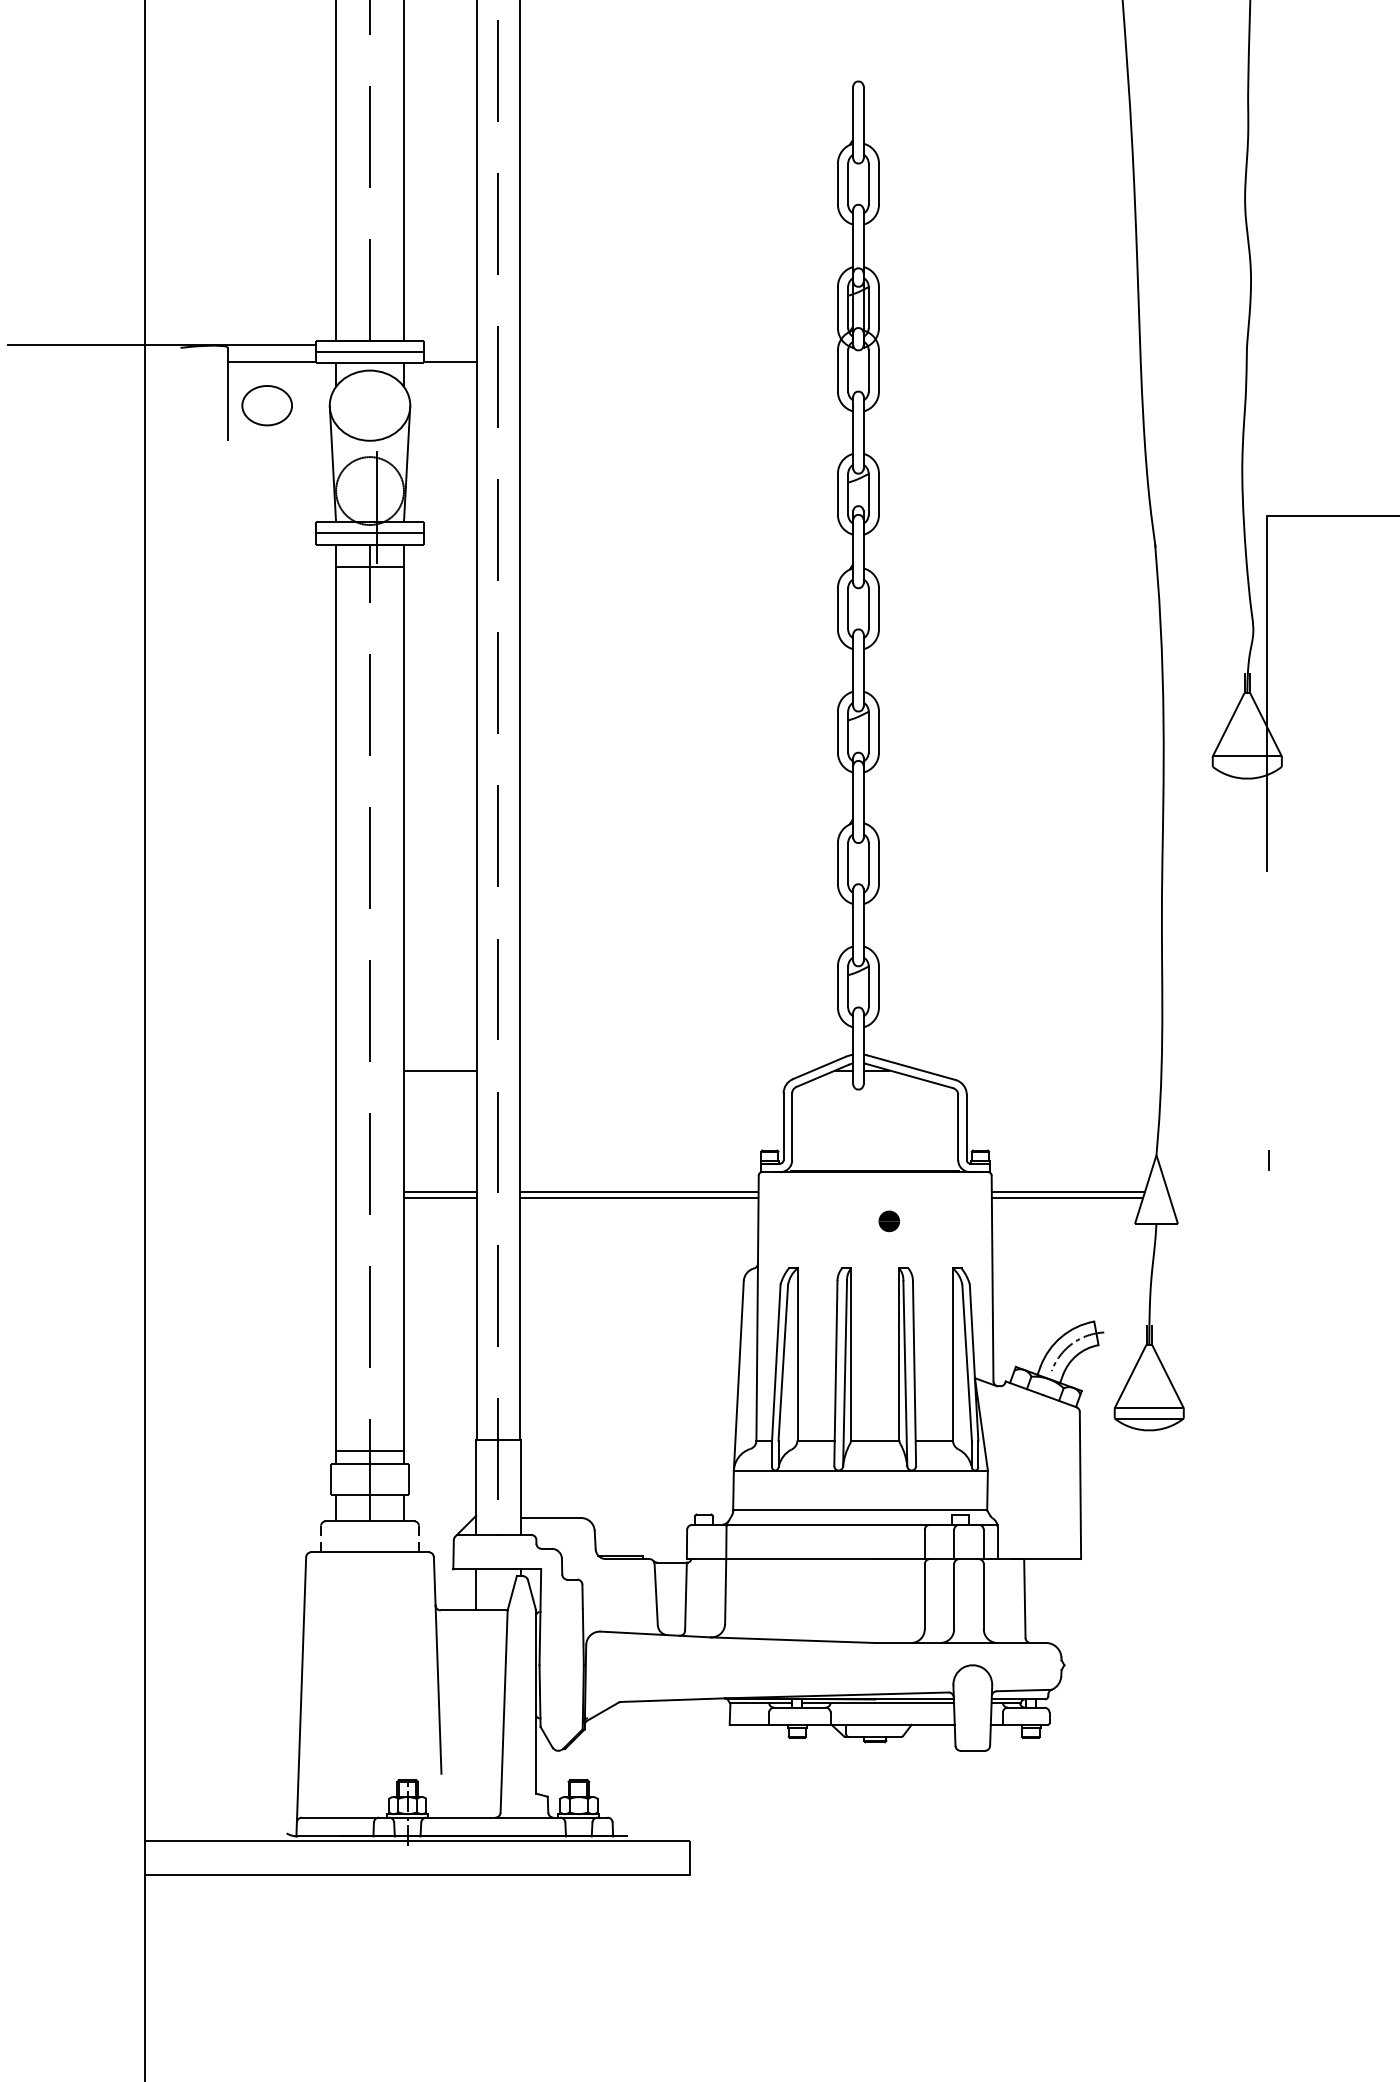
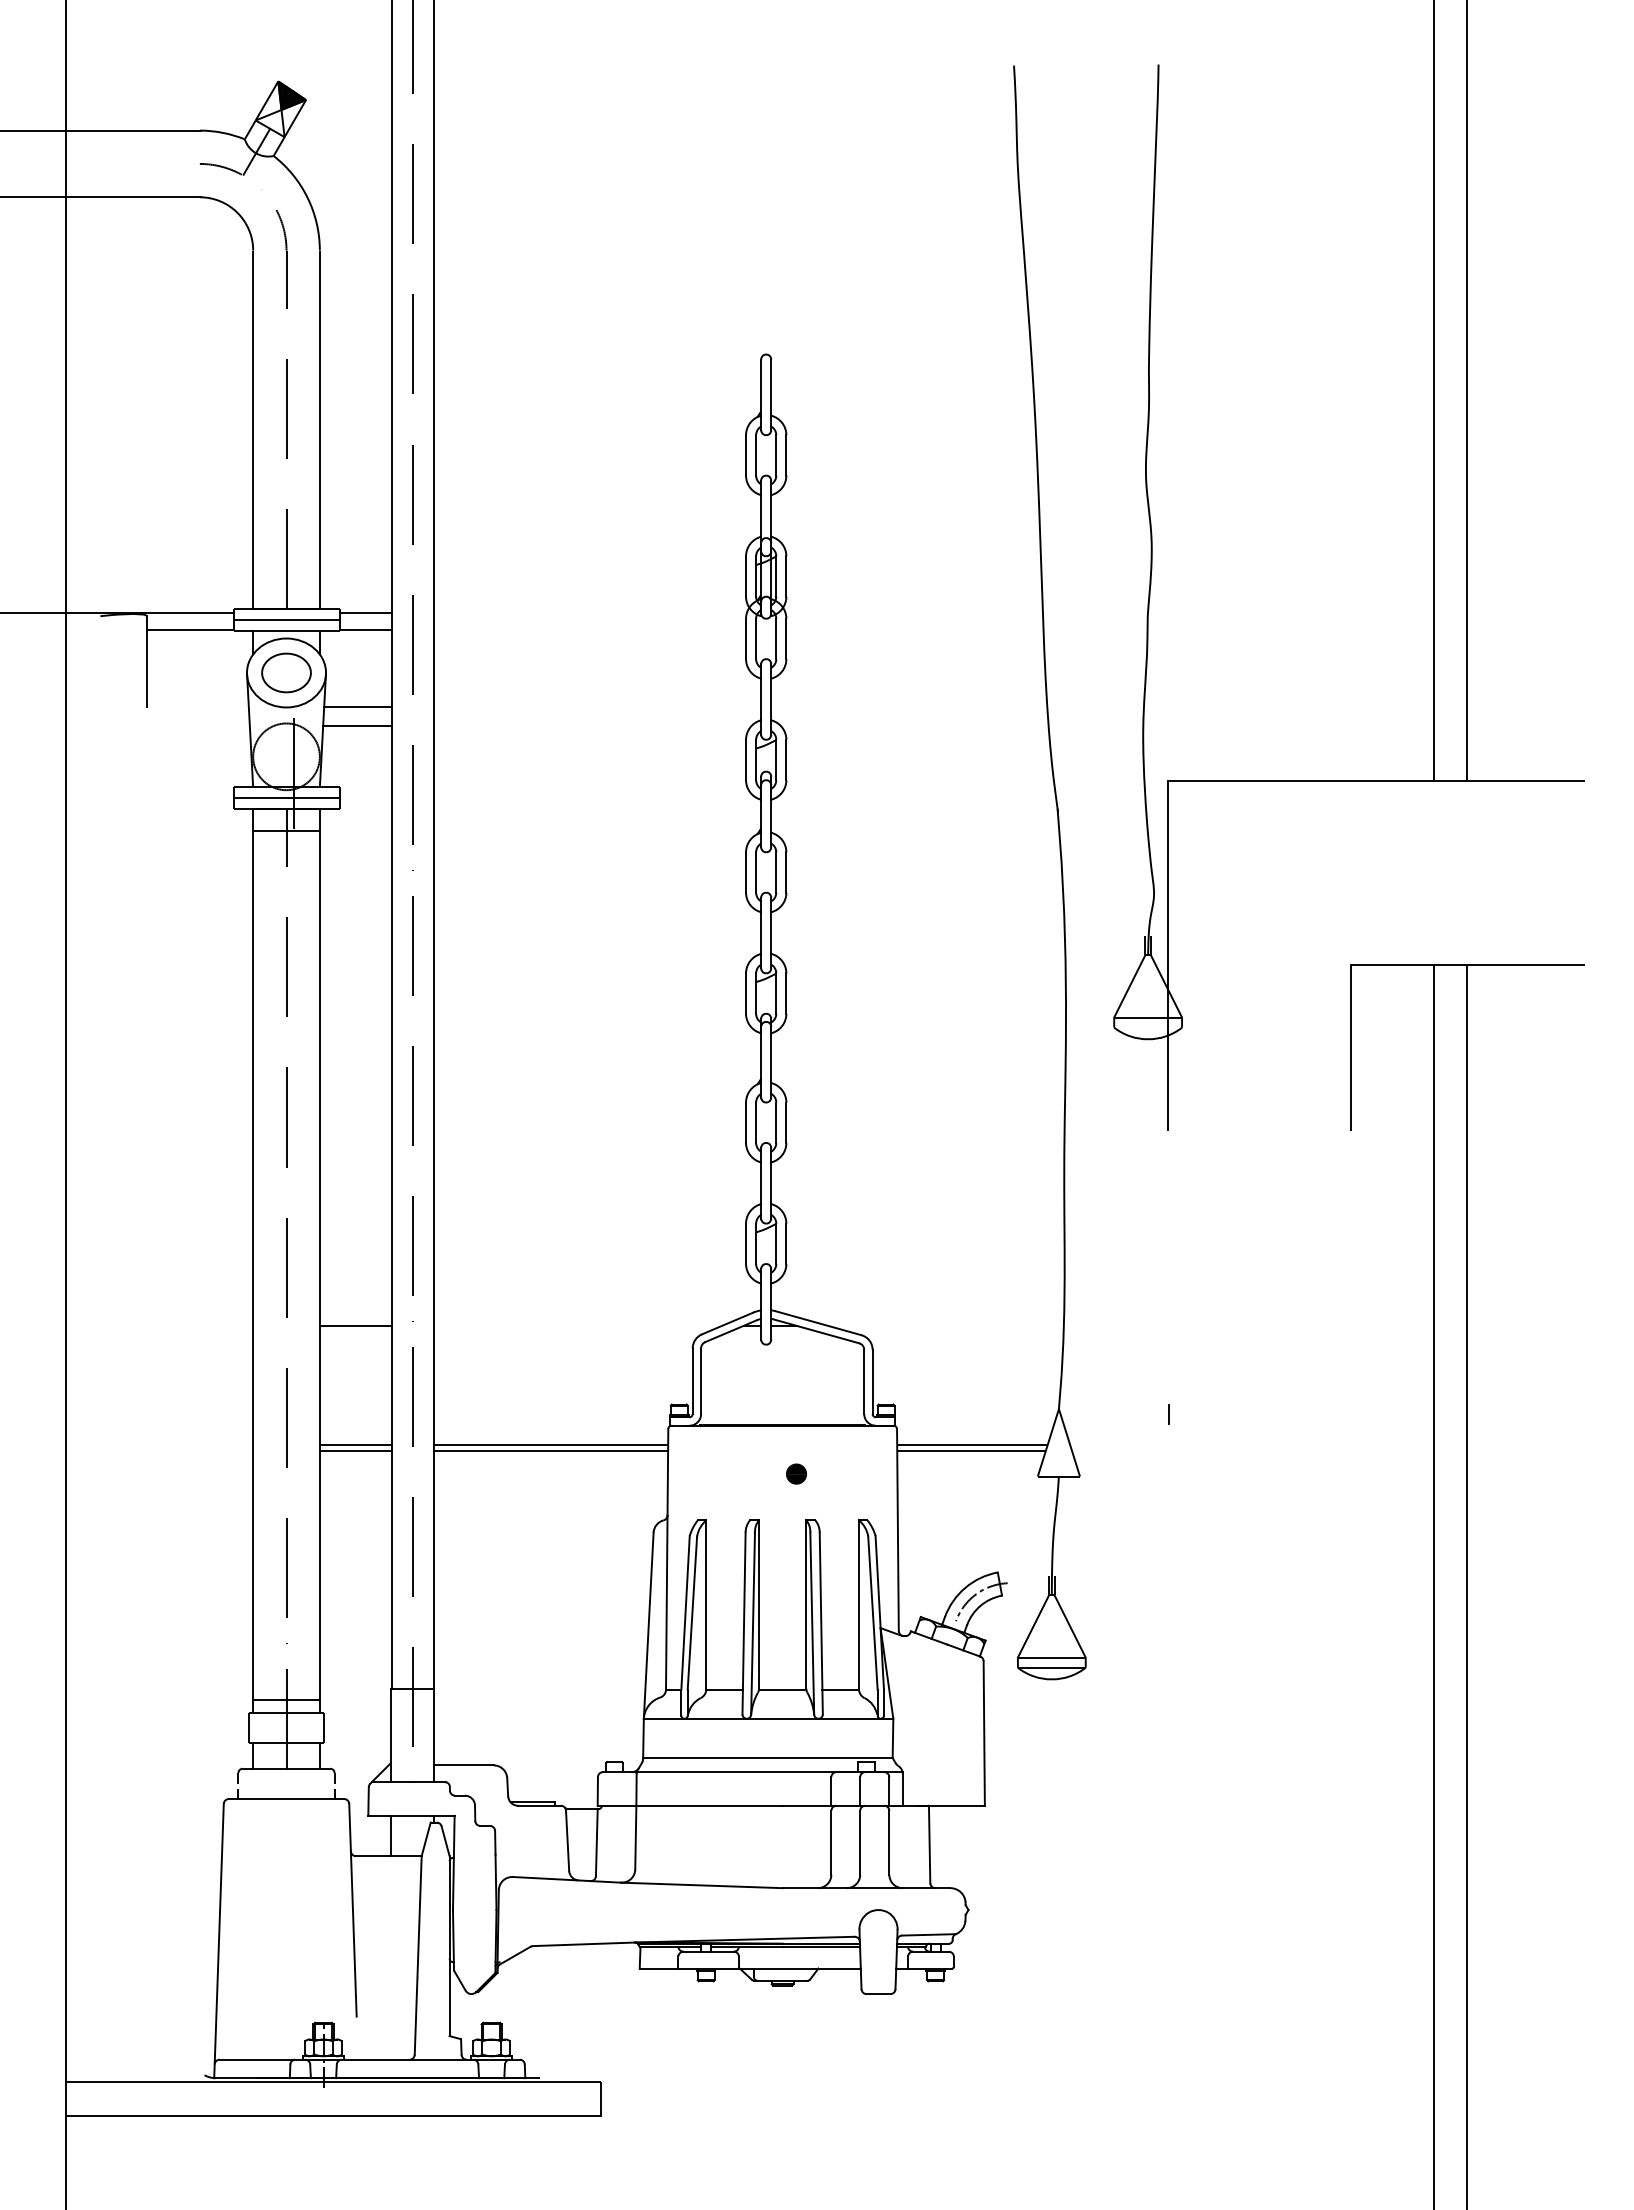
line: (450, 345) -> (365, 613), added
part: (267, 405) -> (286, 672), moved
line: (442, 440) -> (357, 707), added
line: (442, 460) -> (357, 726), added

